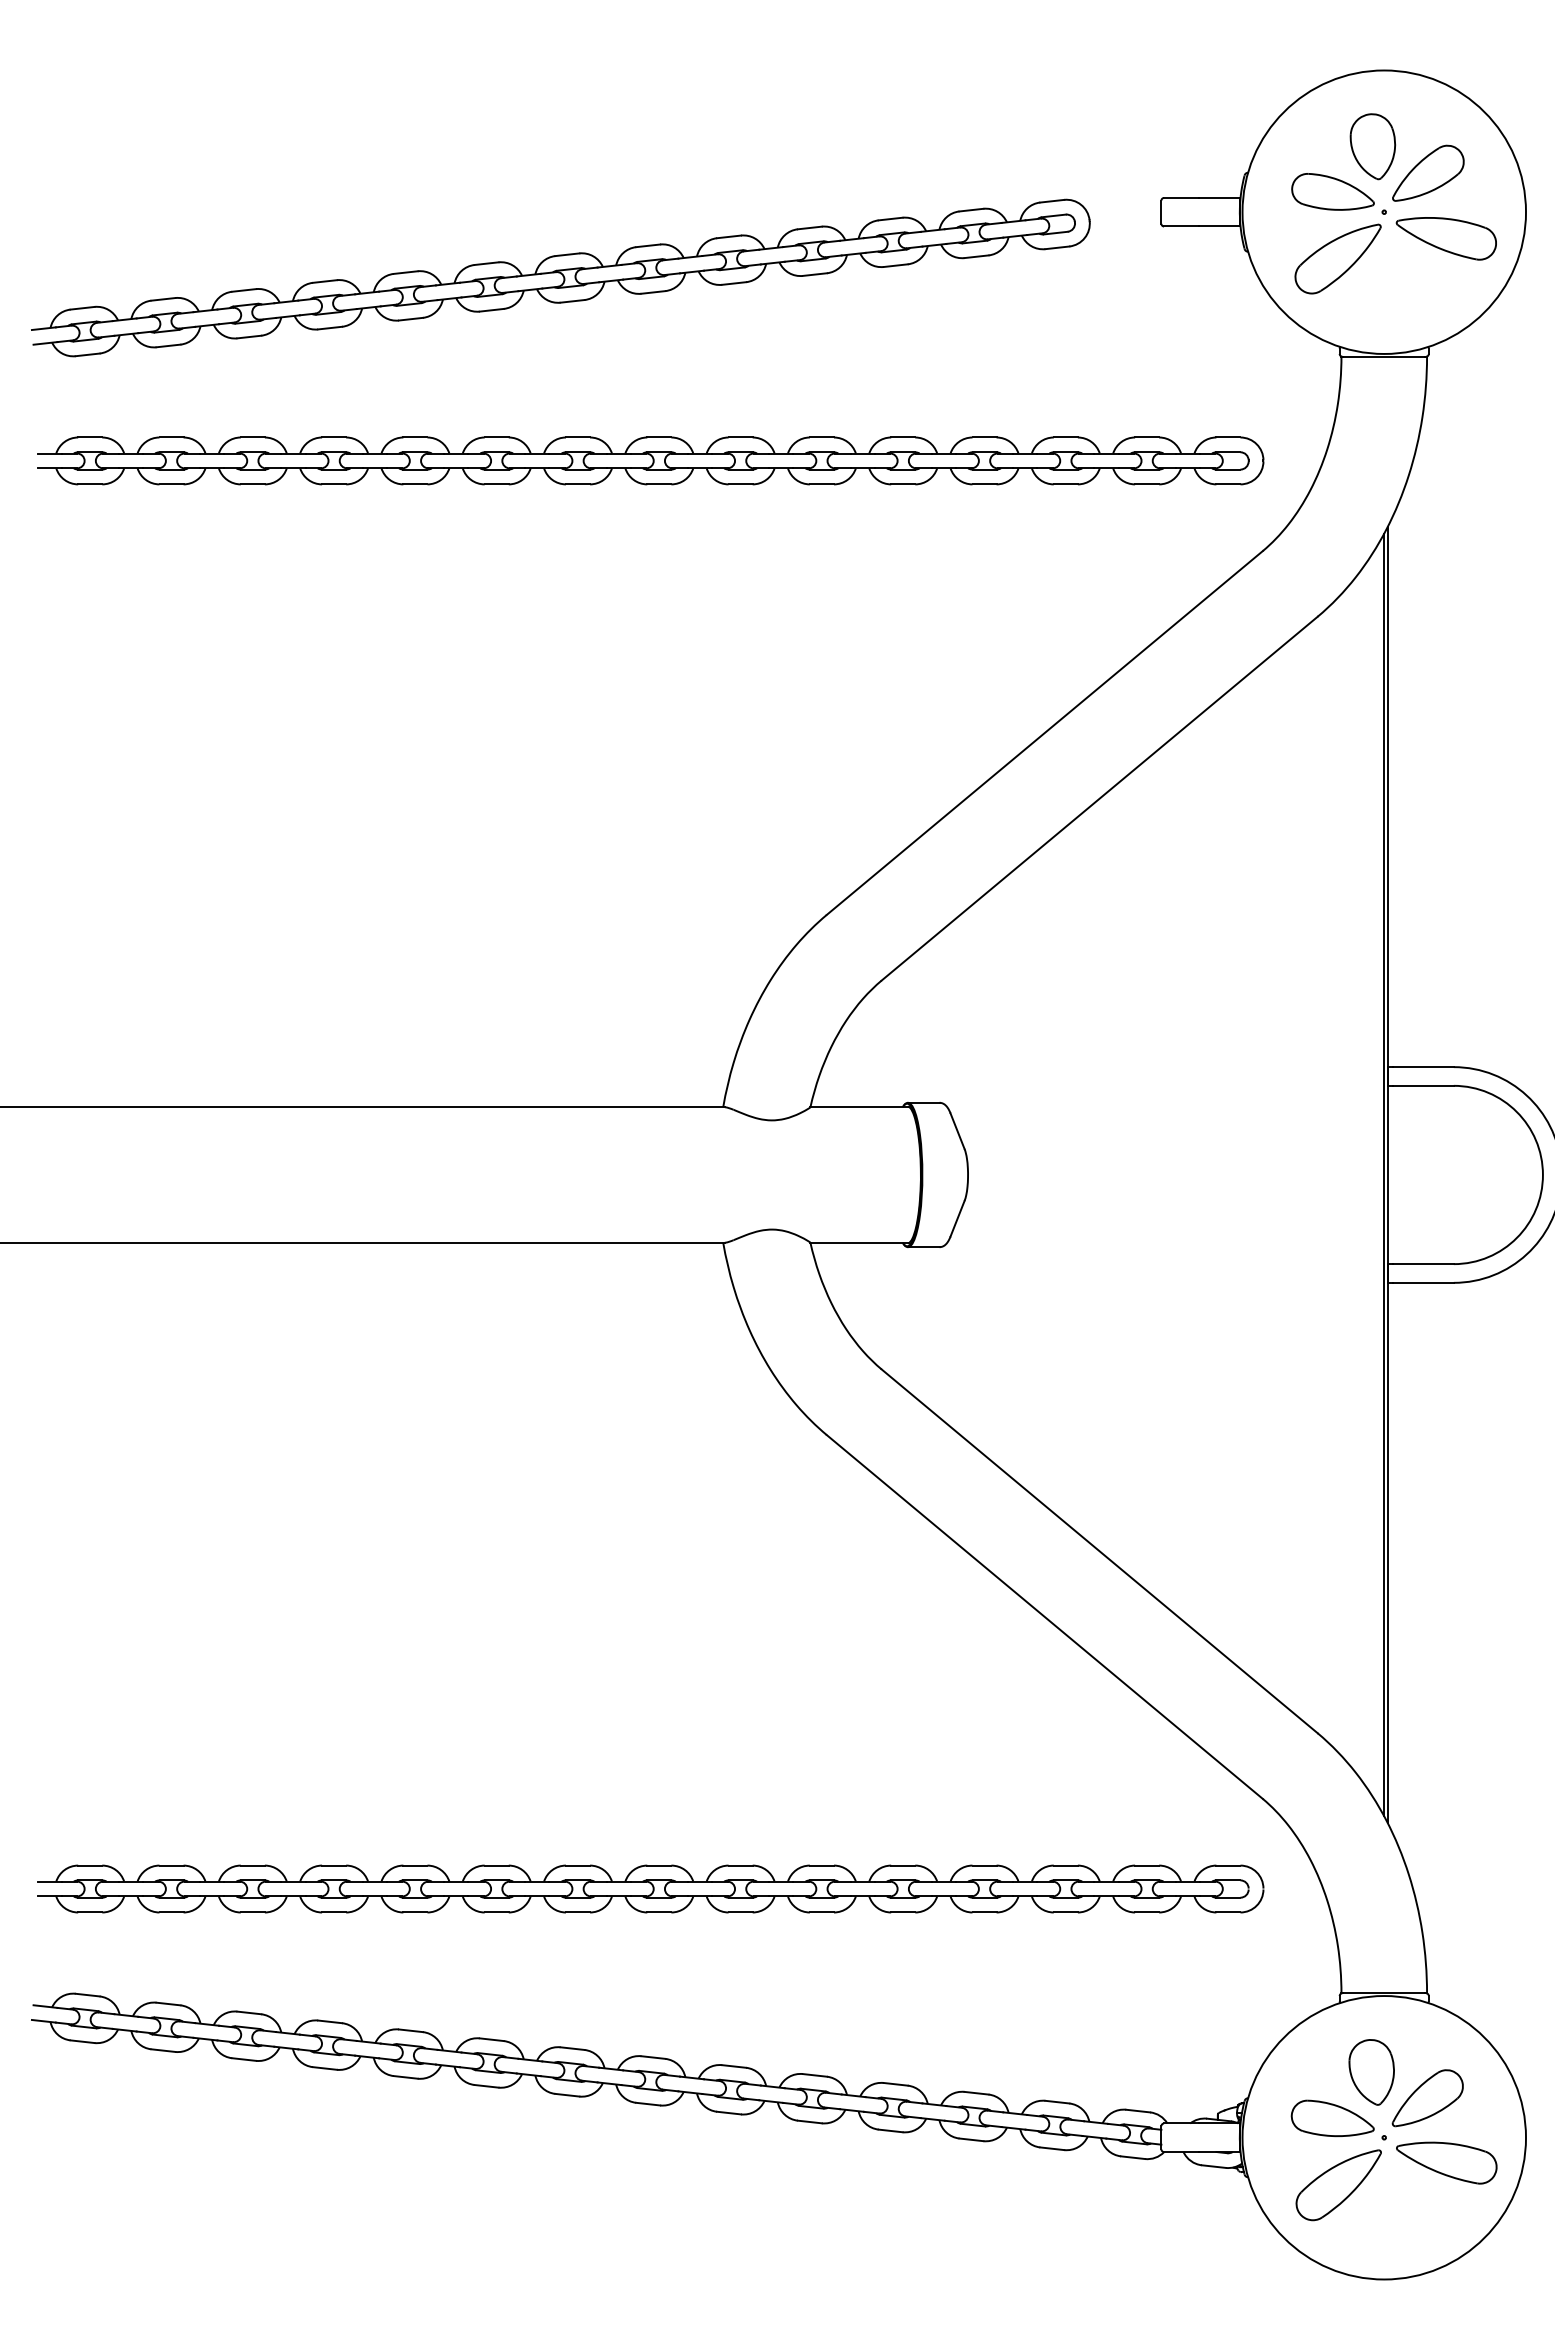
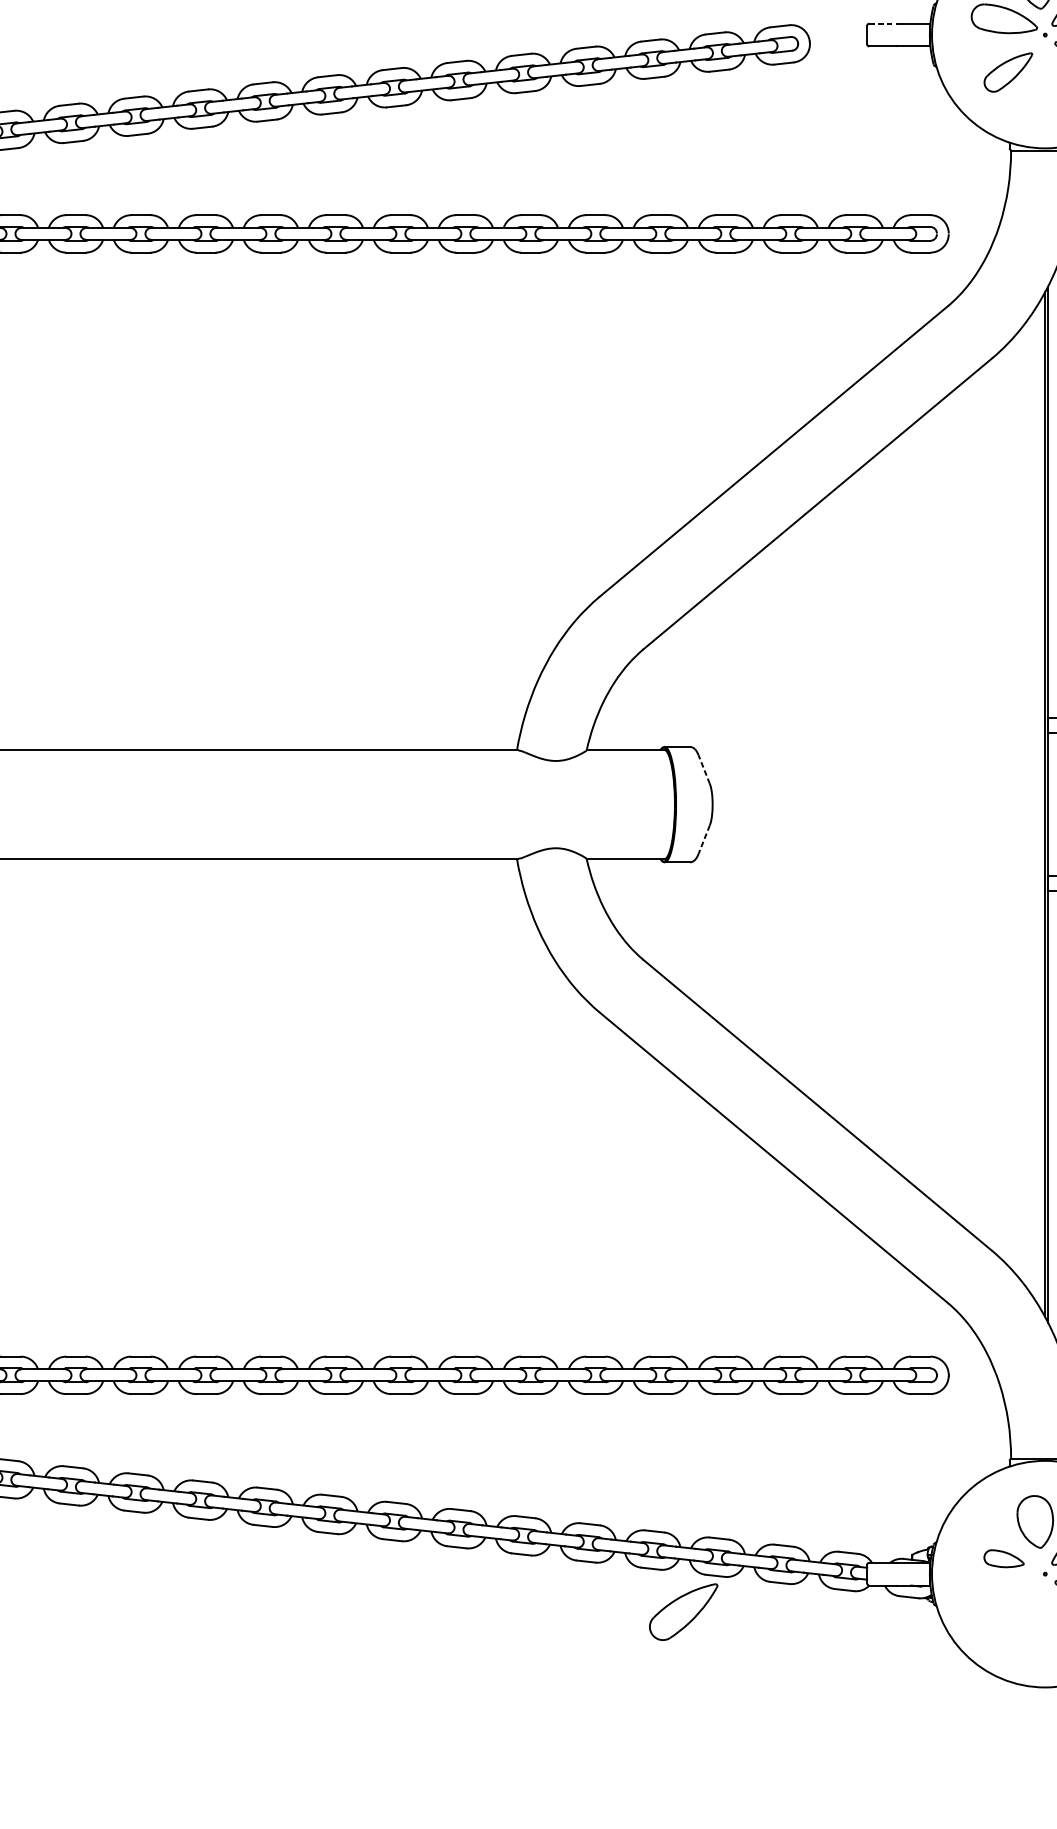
line: (1181, 197) -> (883, 23), solid -> dashed
part: (1337, 258) -> (1007, 72), size x0.7
line: (957, 1130) -> (704, 769), solid -> dashed
line: (957, 1219) -> (704, 840), solid -> dashed
part: (1332, 2118) -> (1003, 1558), size x0.6
part: (1338, 2185) -> (683, 1612), moved

